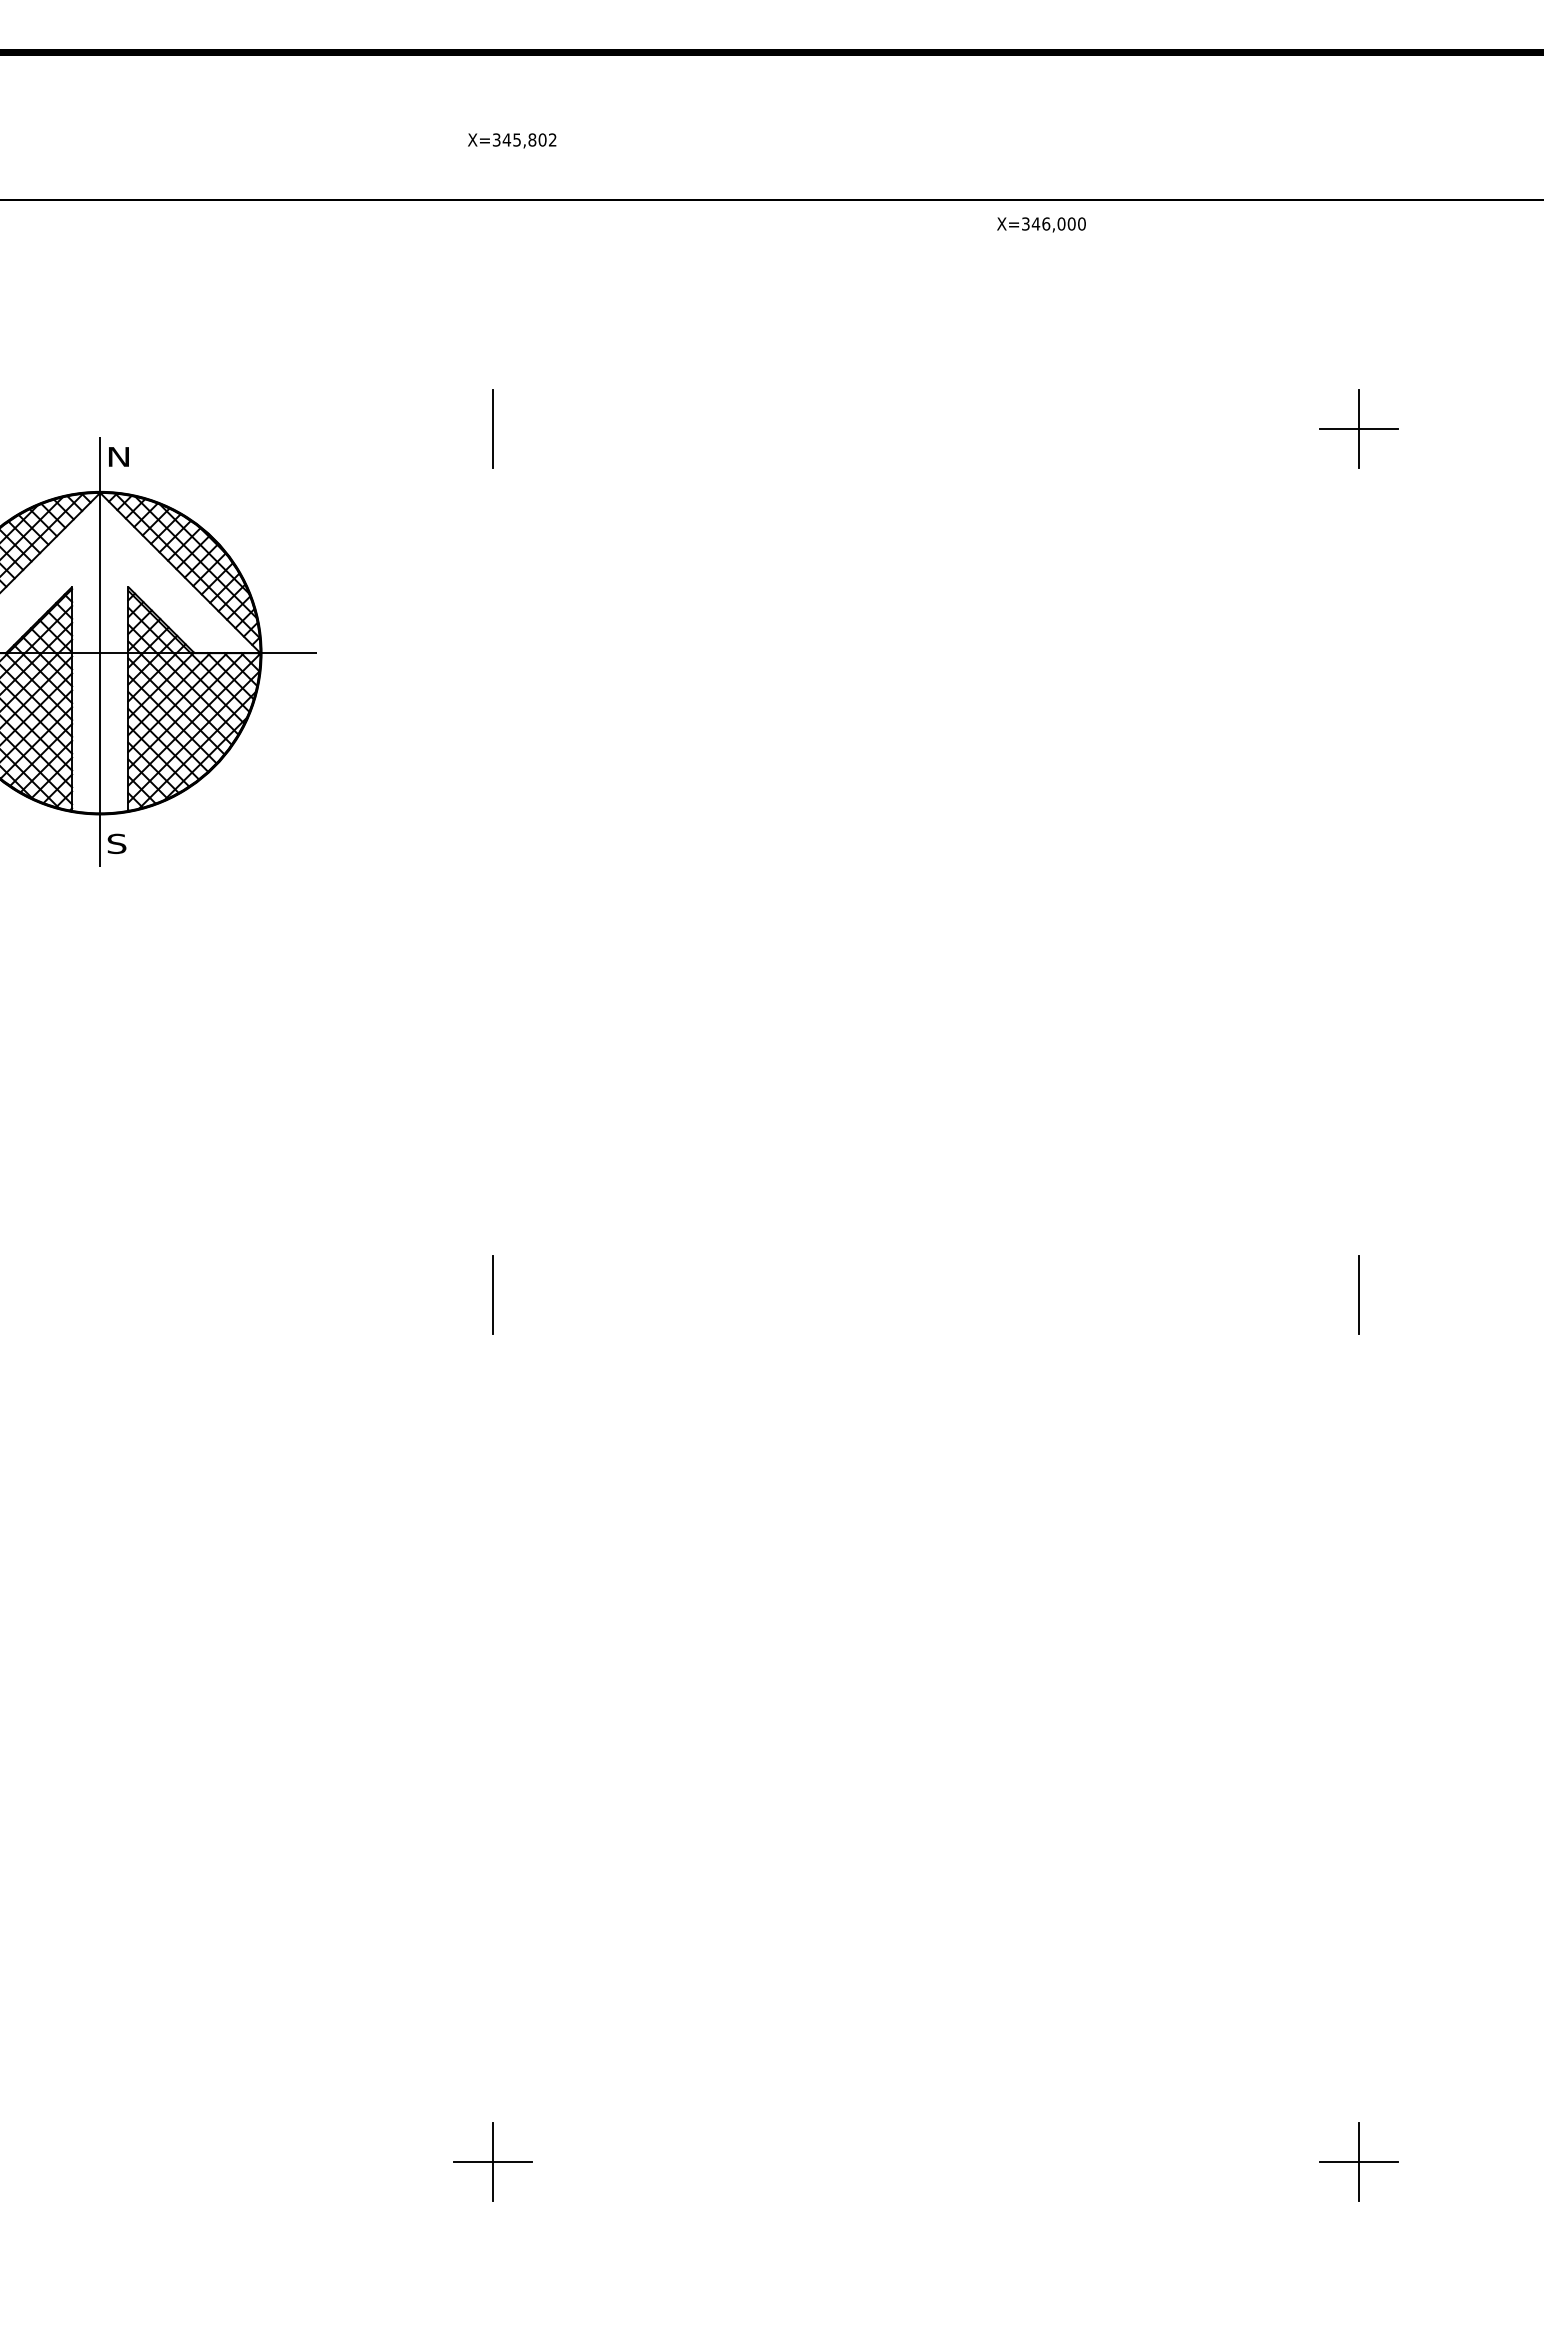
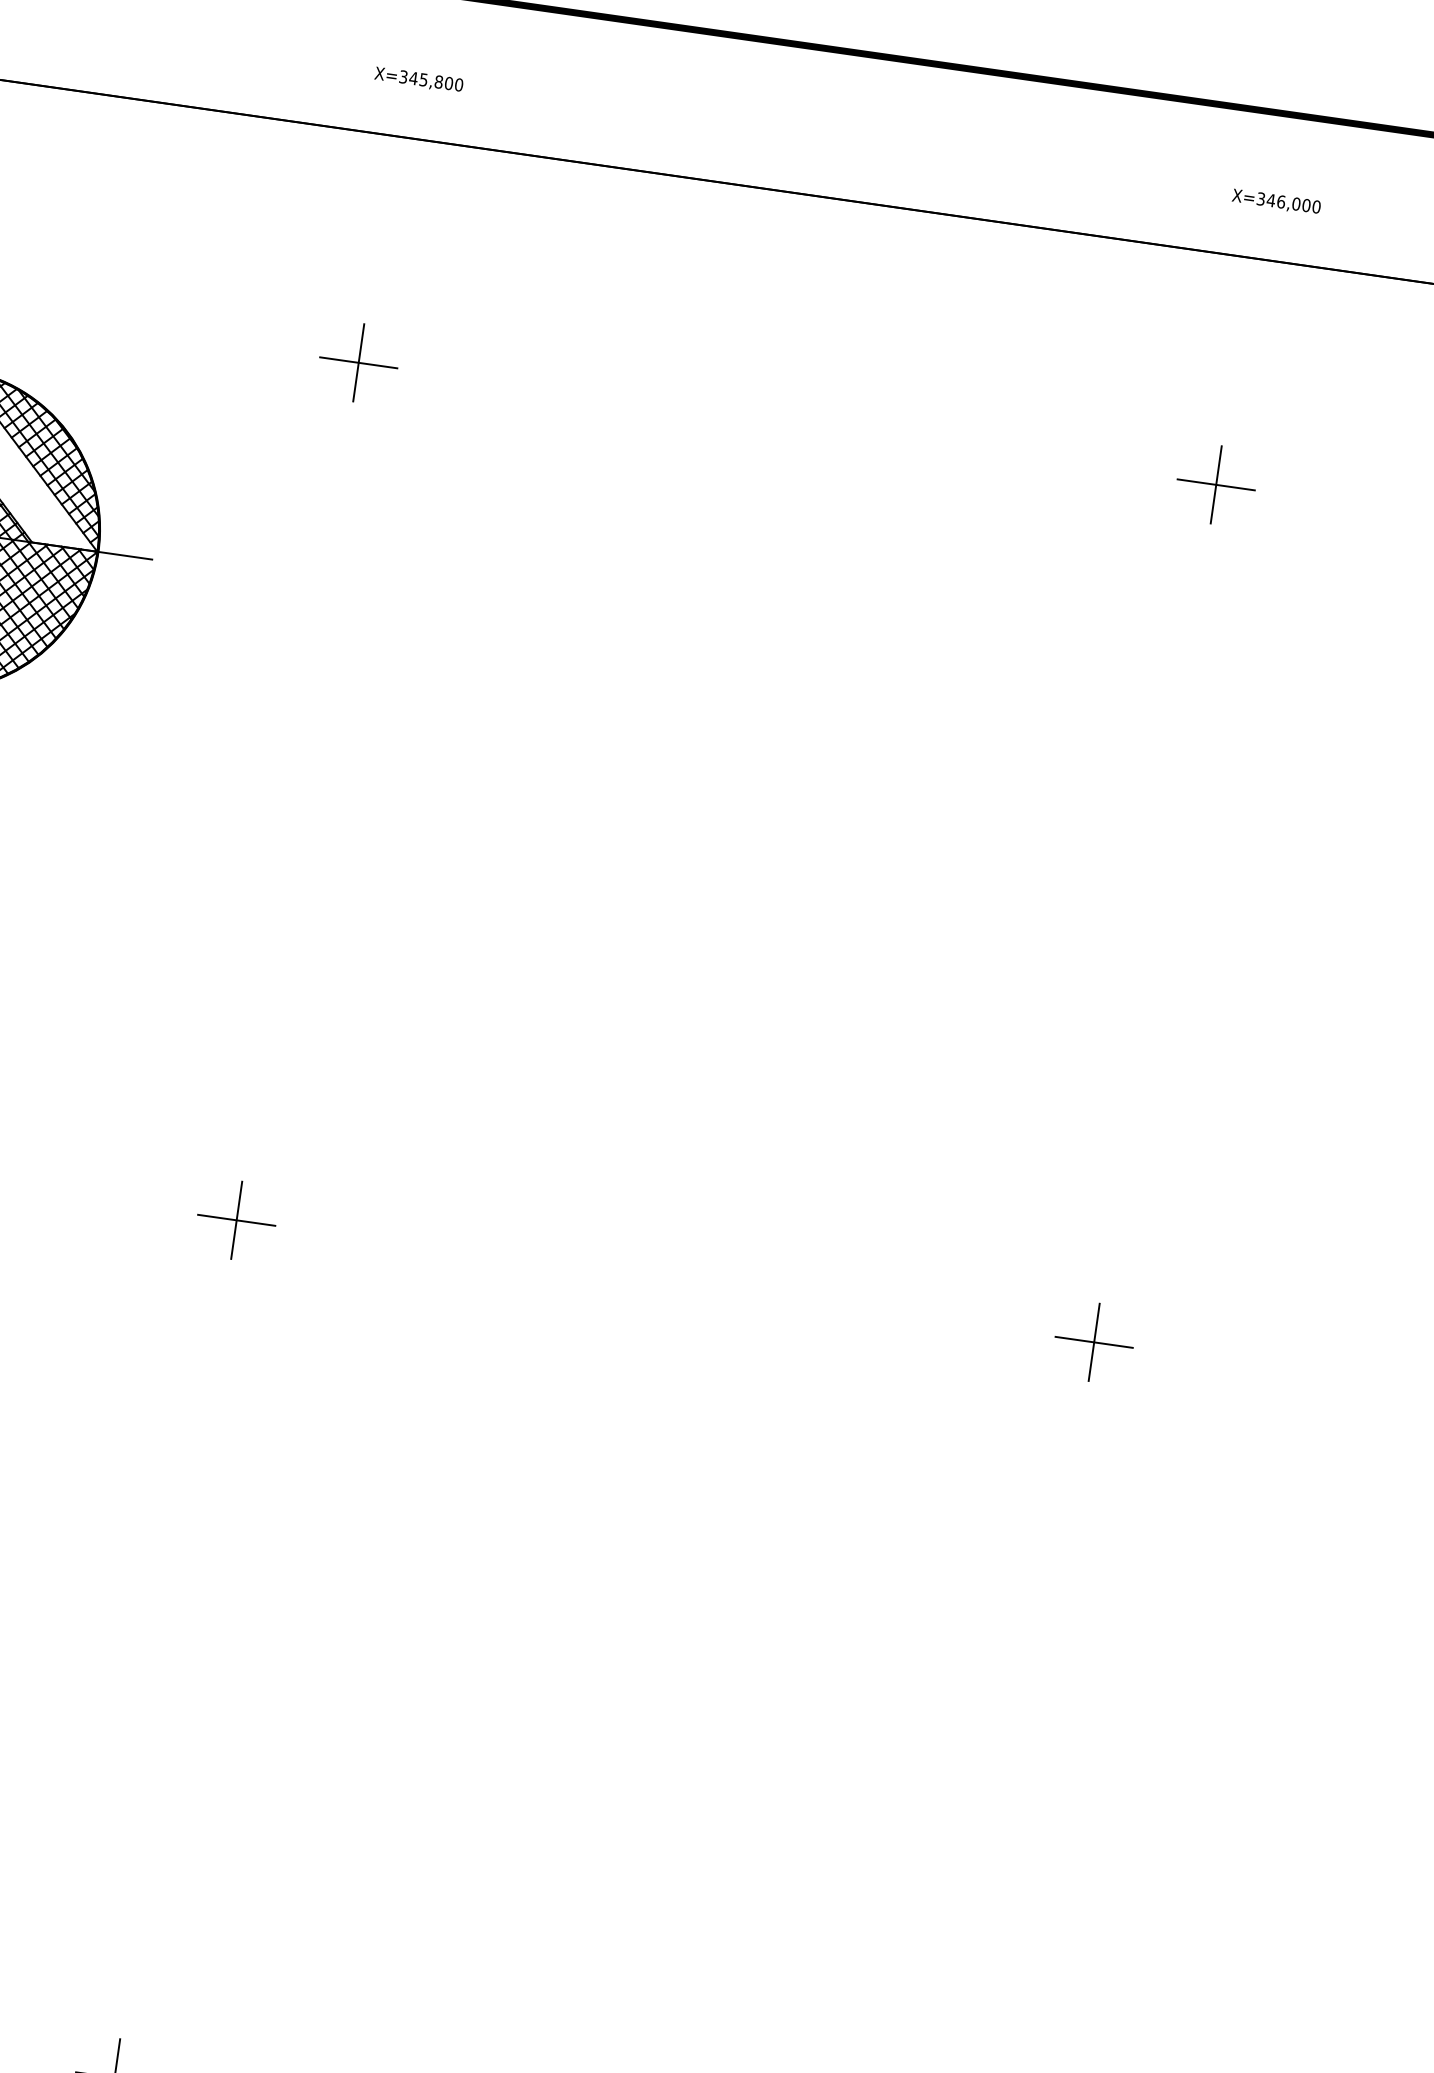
text: (552, 139) -> (458, 84), X=345,802 -> X=345,800
text: (1041, 224) -> (1276, 201), moved
line: (492, 429) -> (358, 363), added
line: (492, 1295) -> (236, 1220), added
line: (1358, 1295) -> (1093, 1342), added

